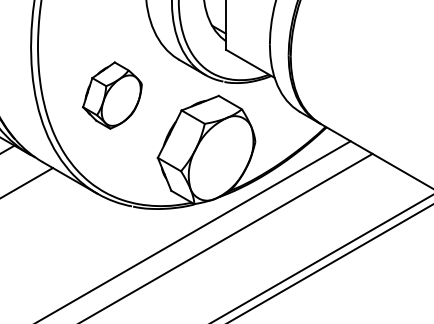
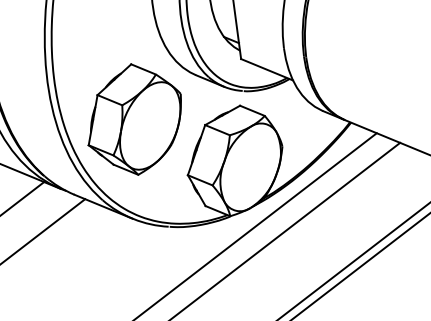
part: (112, 95) -> (134, 119), size x1.67

